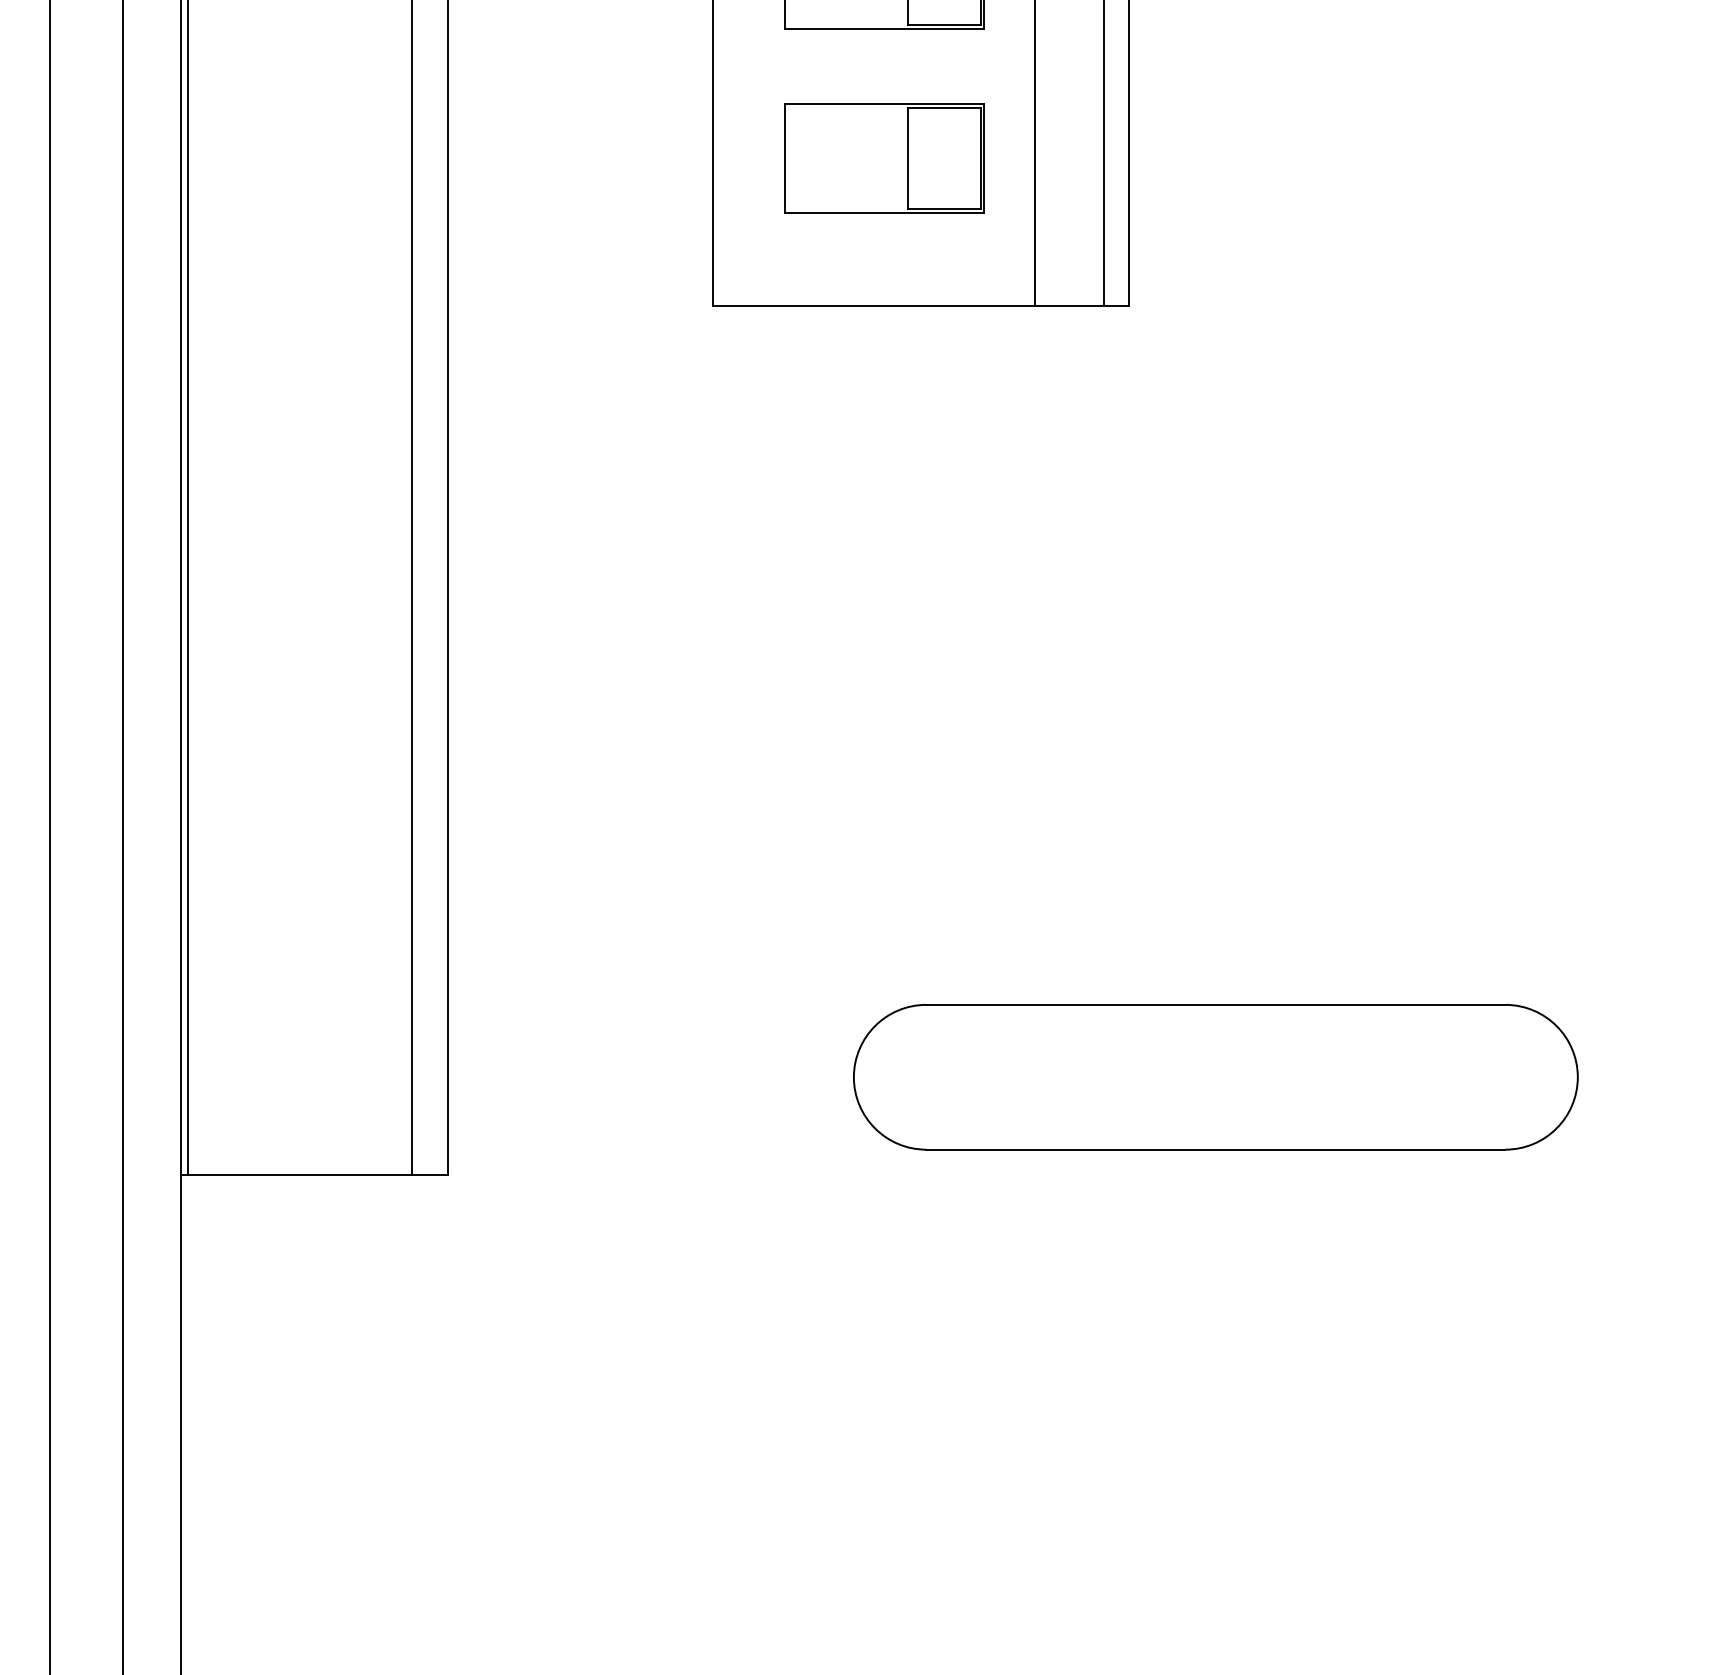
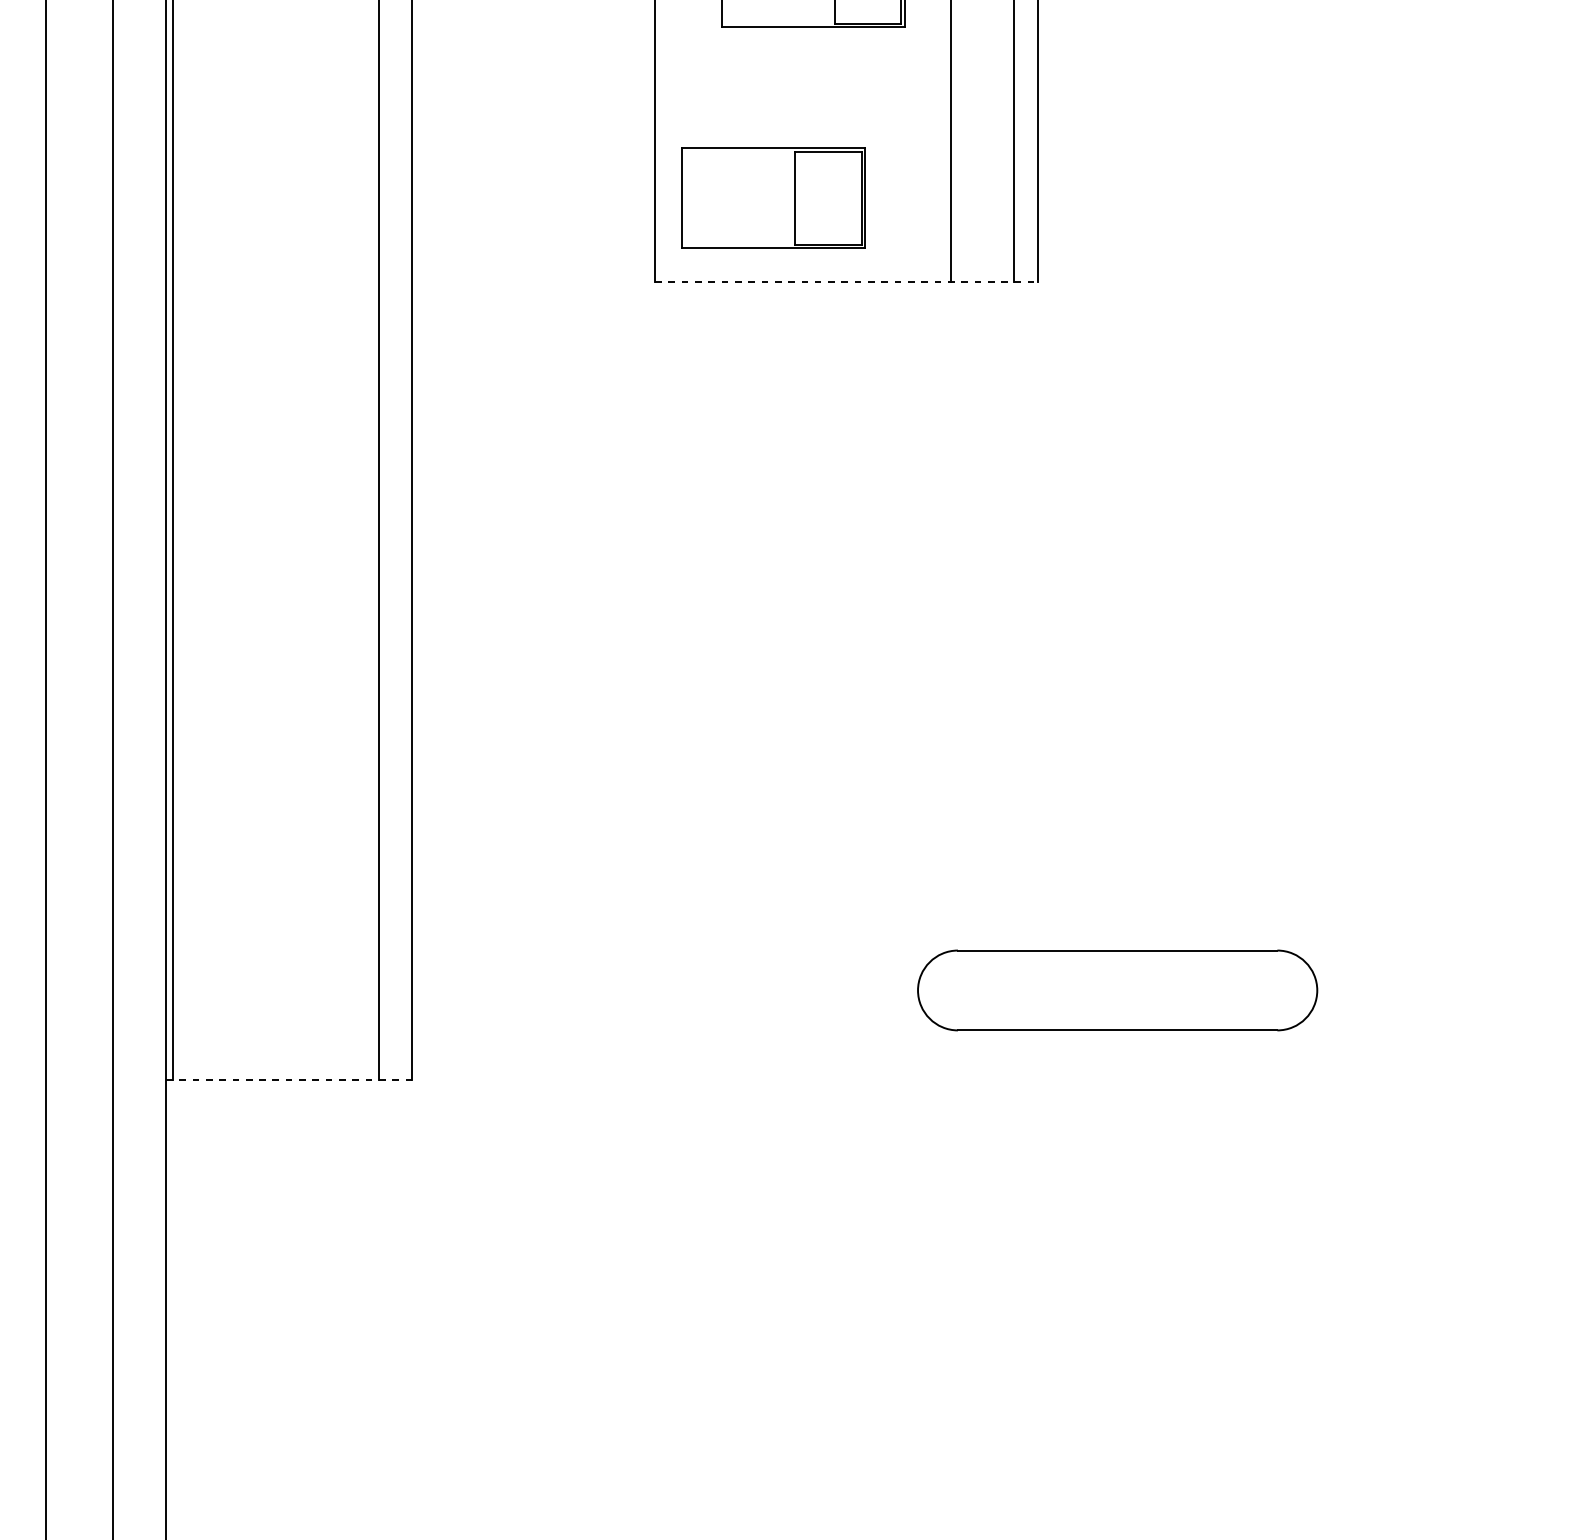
part: (884, 158) -> (773, 198), moved
line: (921, 306) -> (847, 281), solid -> dashed
part: (1215, 1077) -> (1117, 990), size x0.6
line: (314, 1175) -> (289, 1080), solid -> dashed

